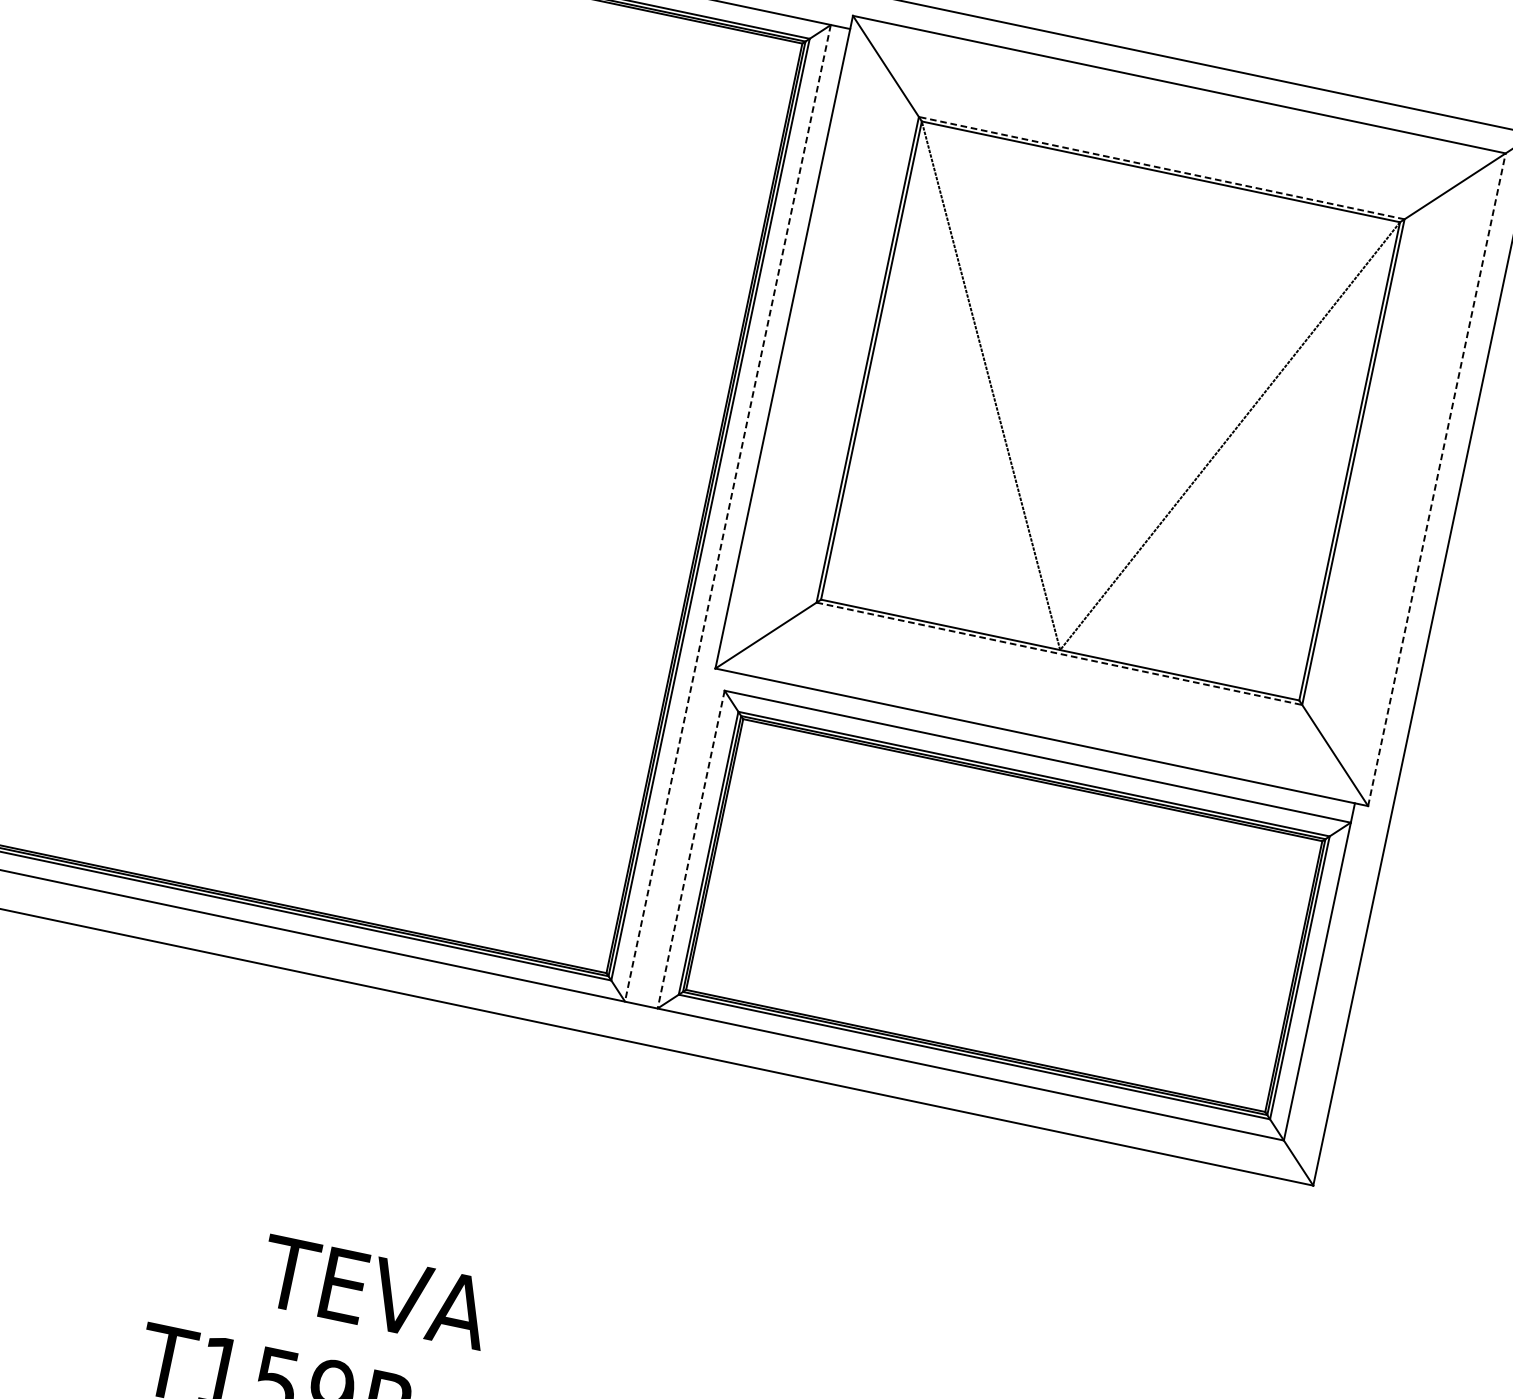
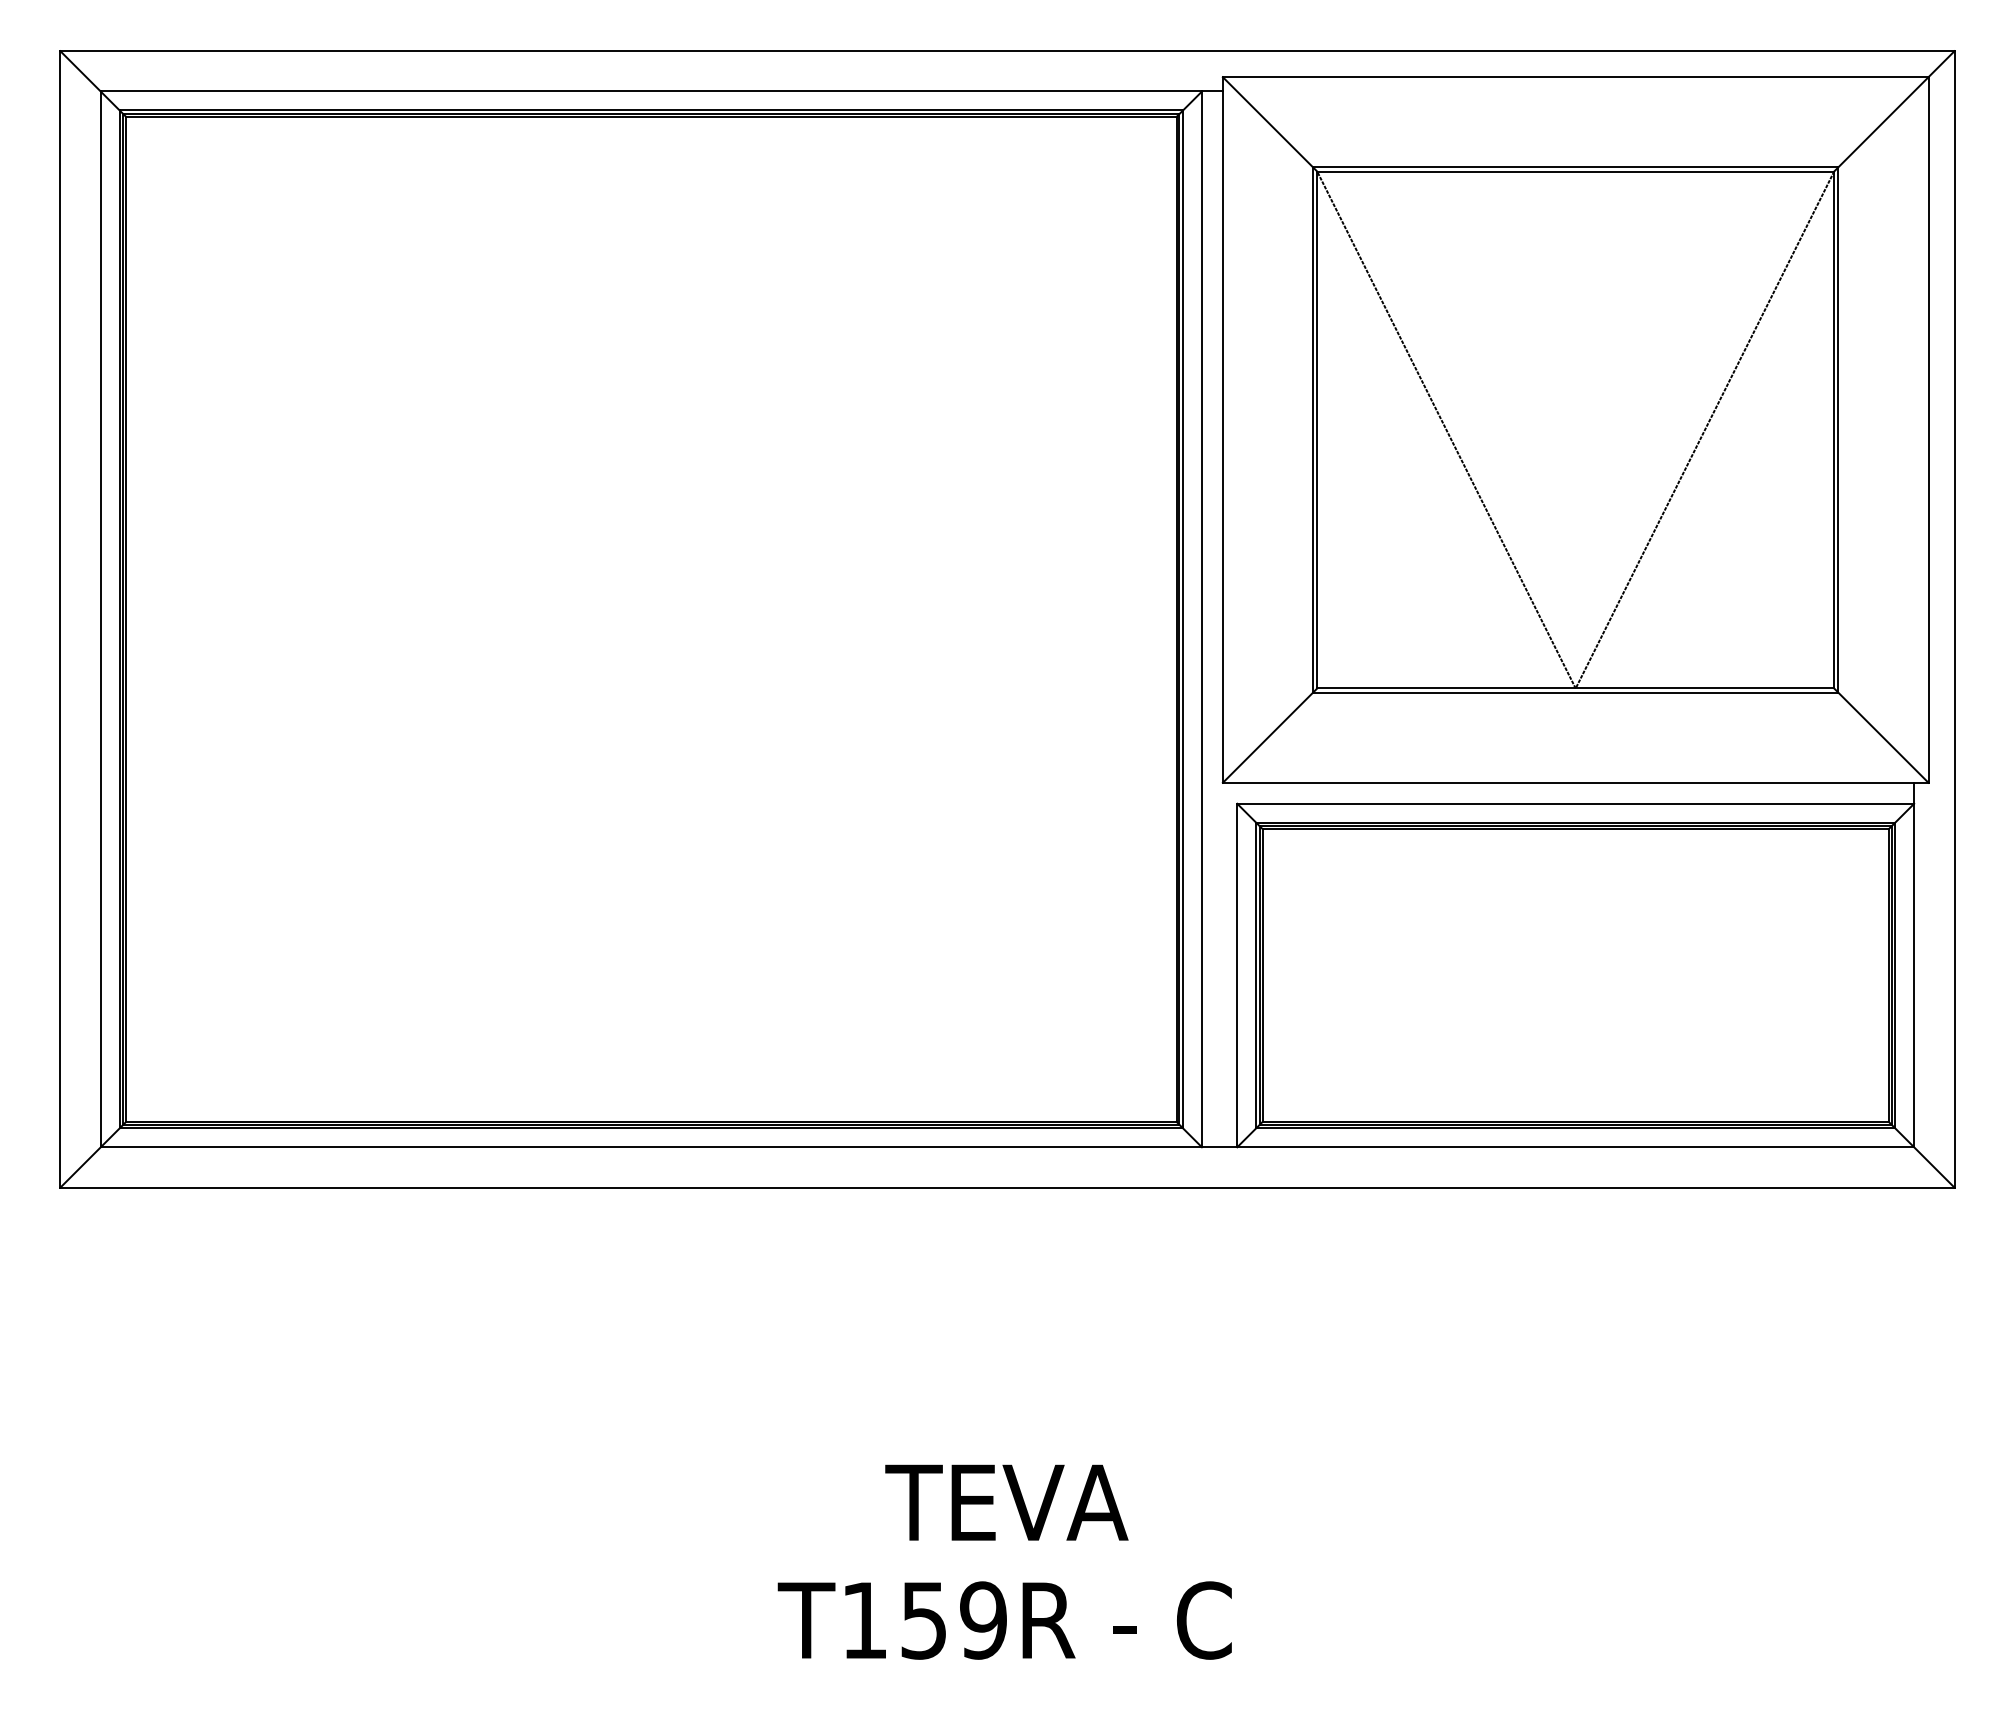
line: (1161, 168) -> (1575, 167), dashed -> solid
line: (1436, 480) -> (1928, 430), dashed -> solid
line: (727, 513) -> (1201, 619), dashed -> solid
line: (1059, 653) -> (1575, 692), dashed -> solid
line: (691, 849) -> (1237, 975), dashed -> solid

